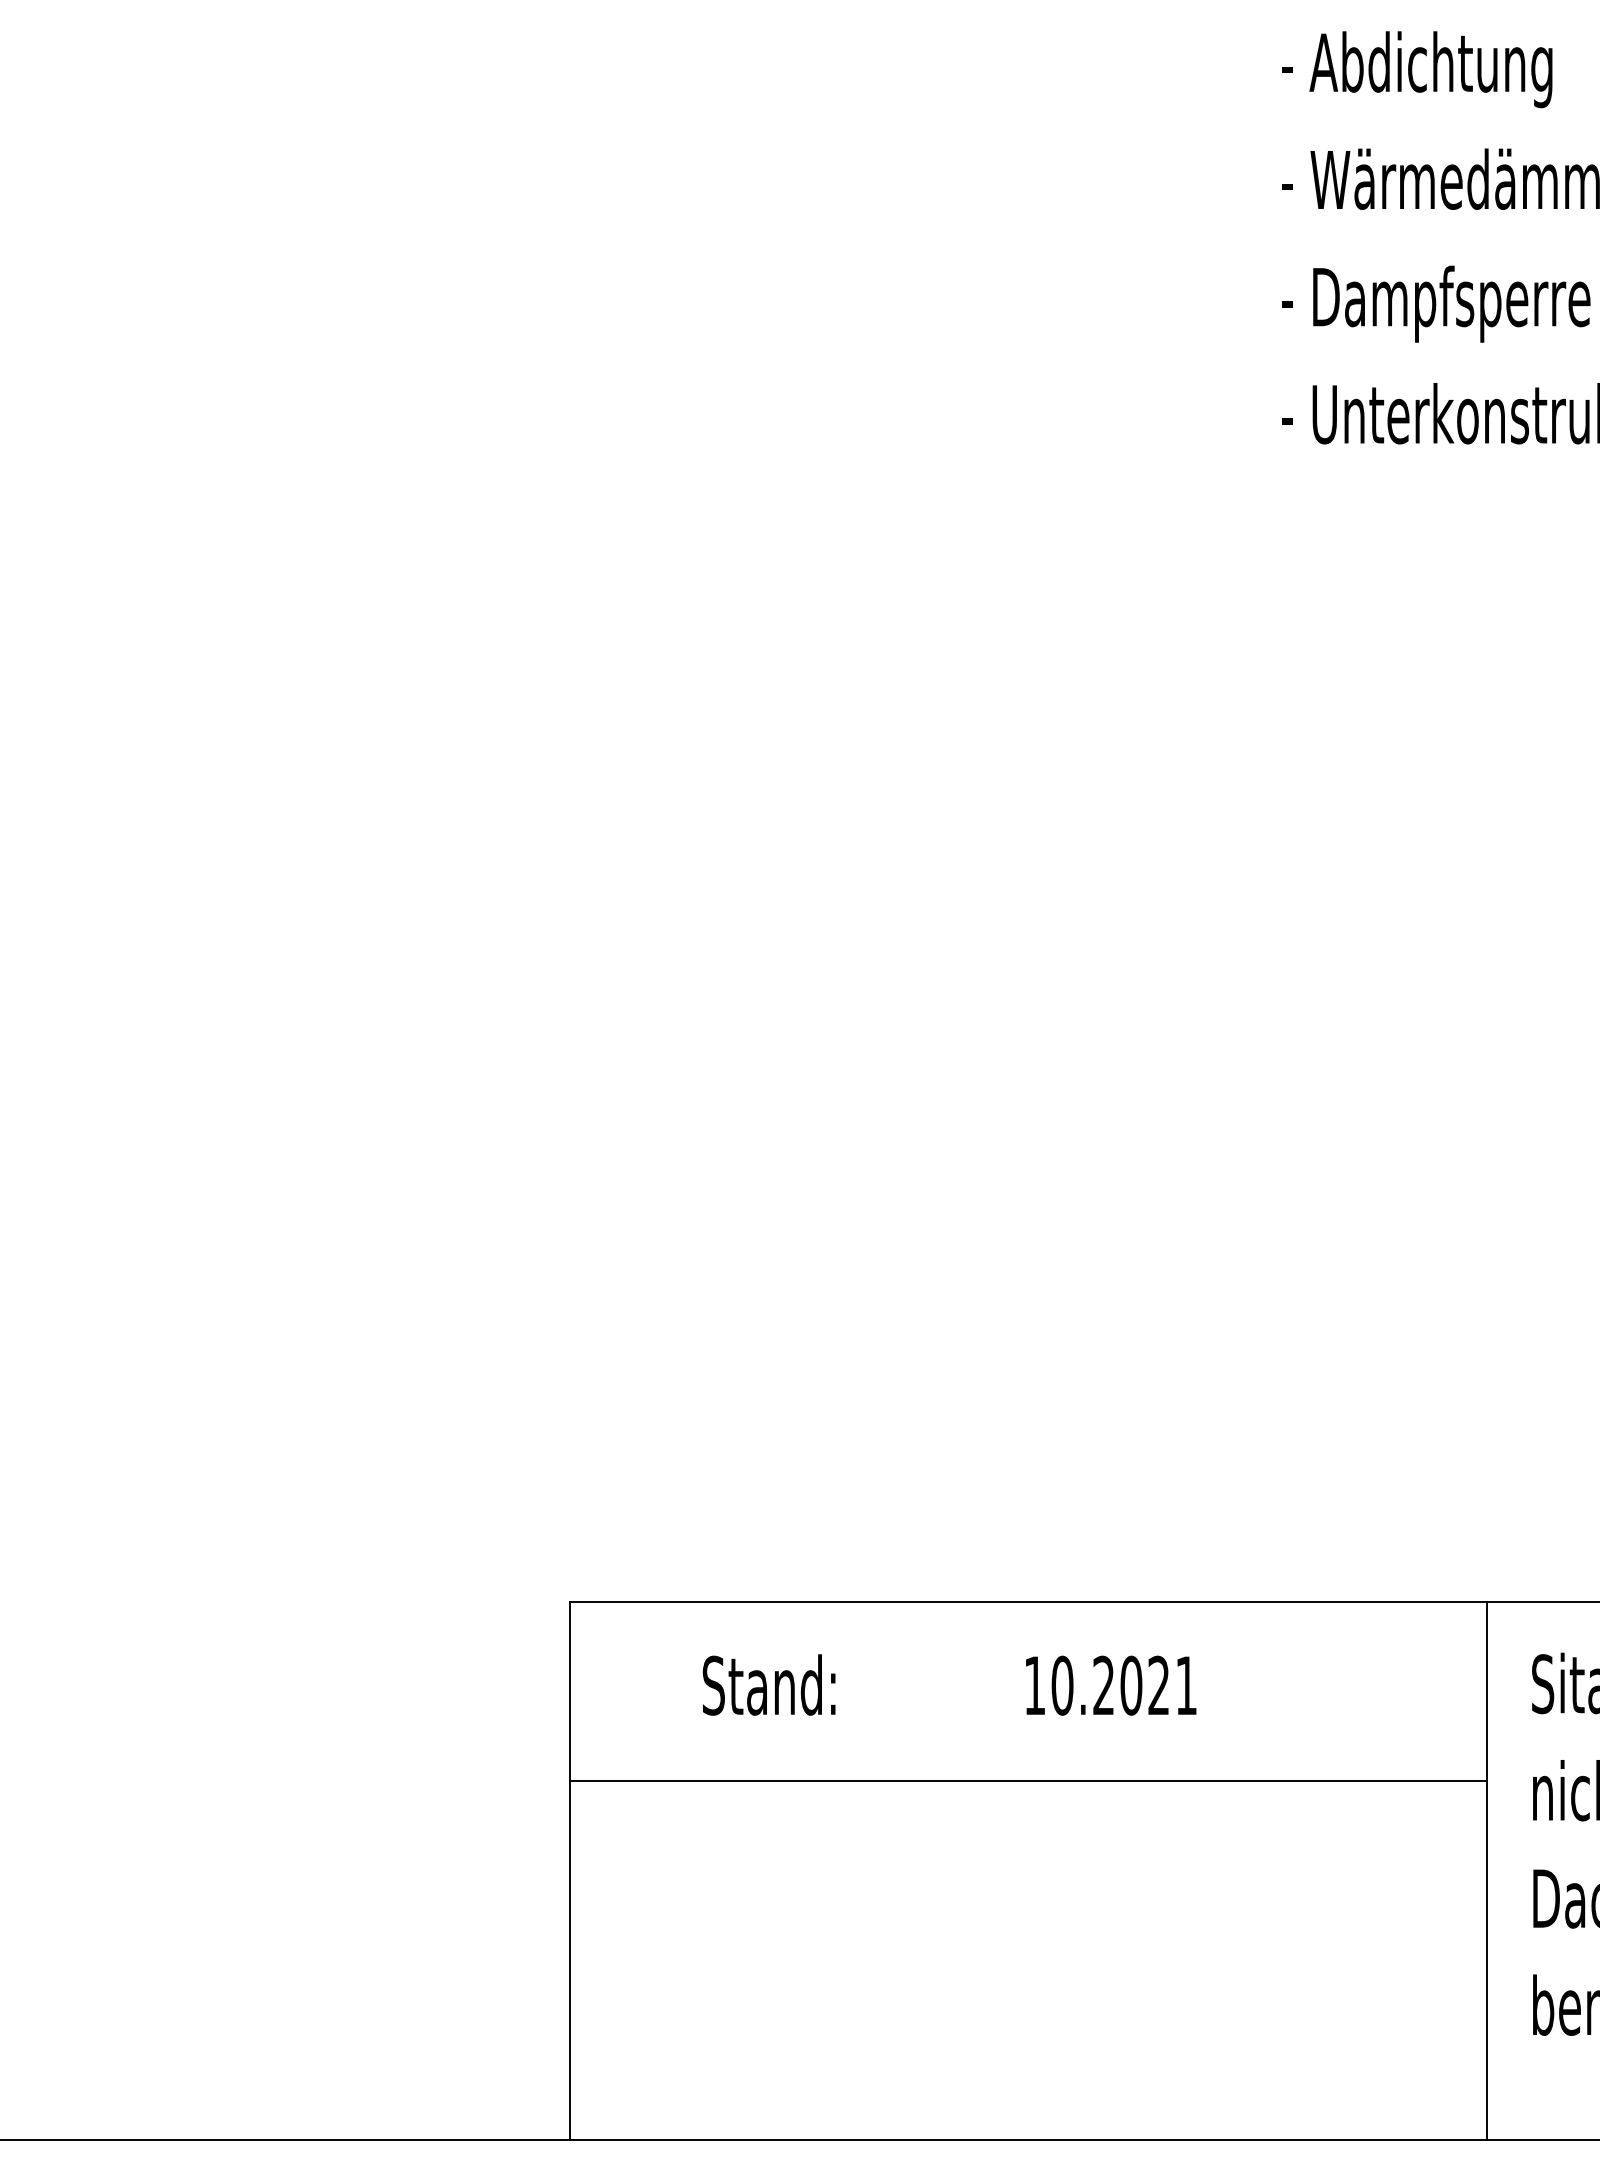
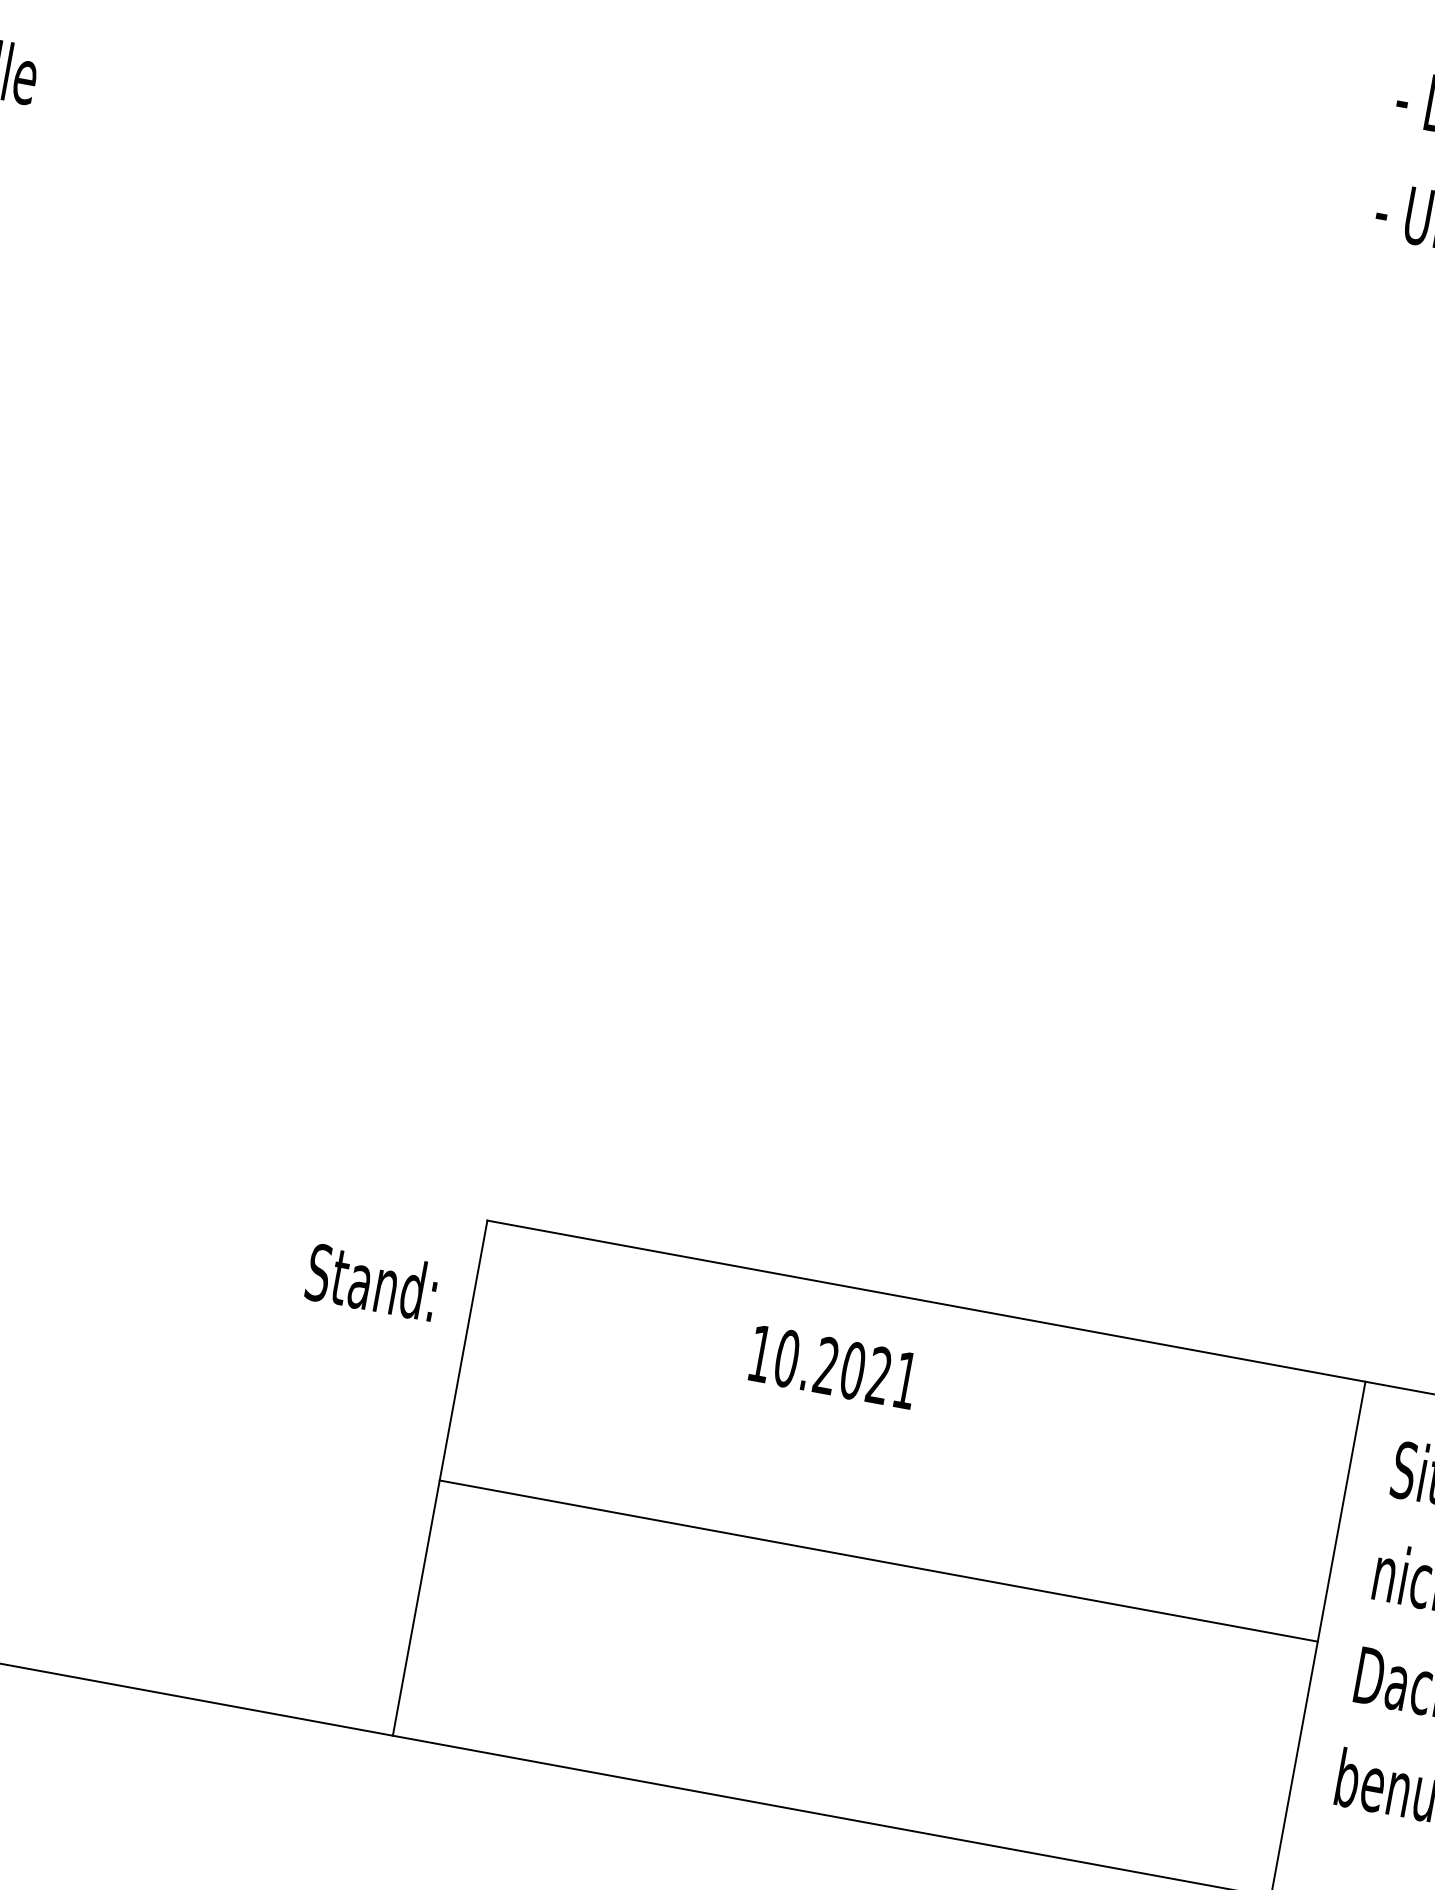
text: (768, 1684) -> (371, 1281), moved
text: (1111, 1685) -> (833, 1367), moved
line: (1028, 1781) -> (878, 1561), moved

